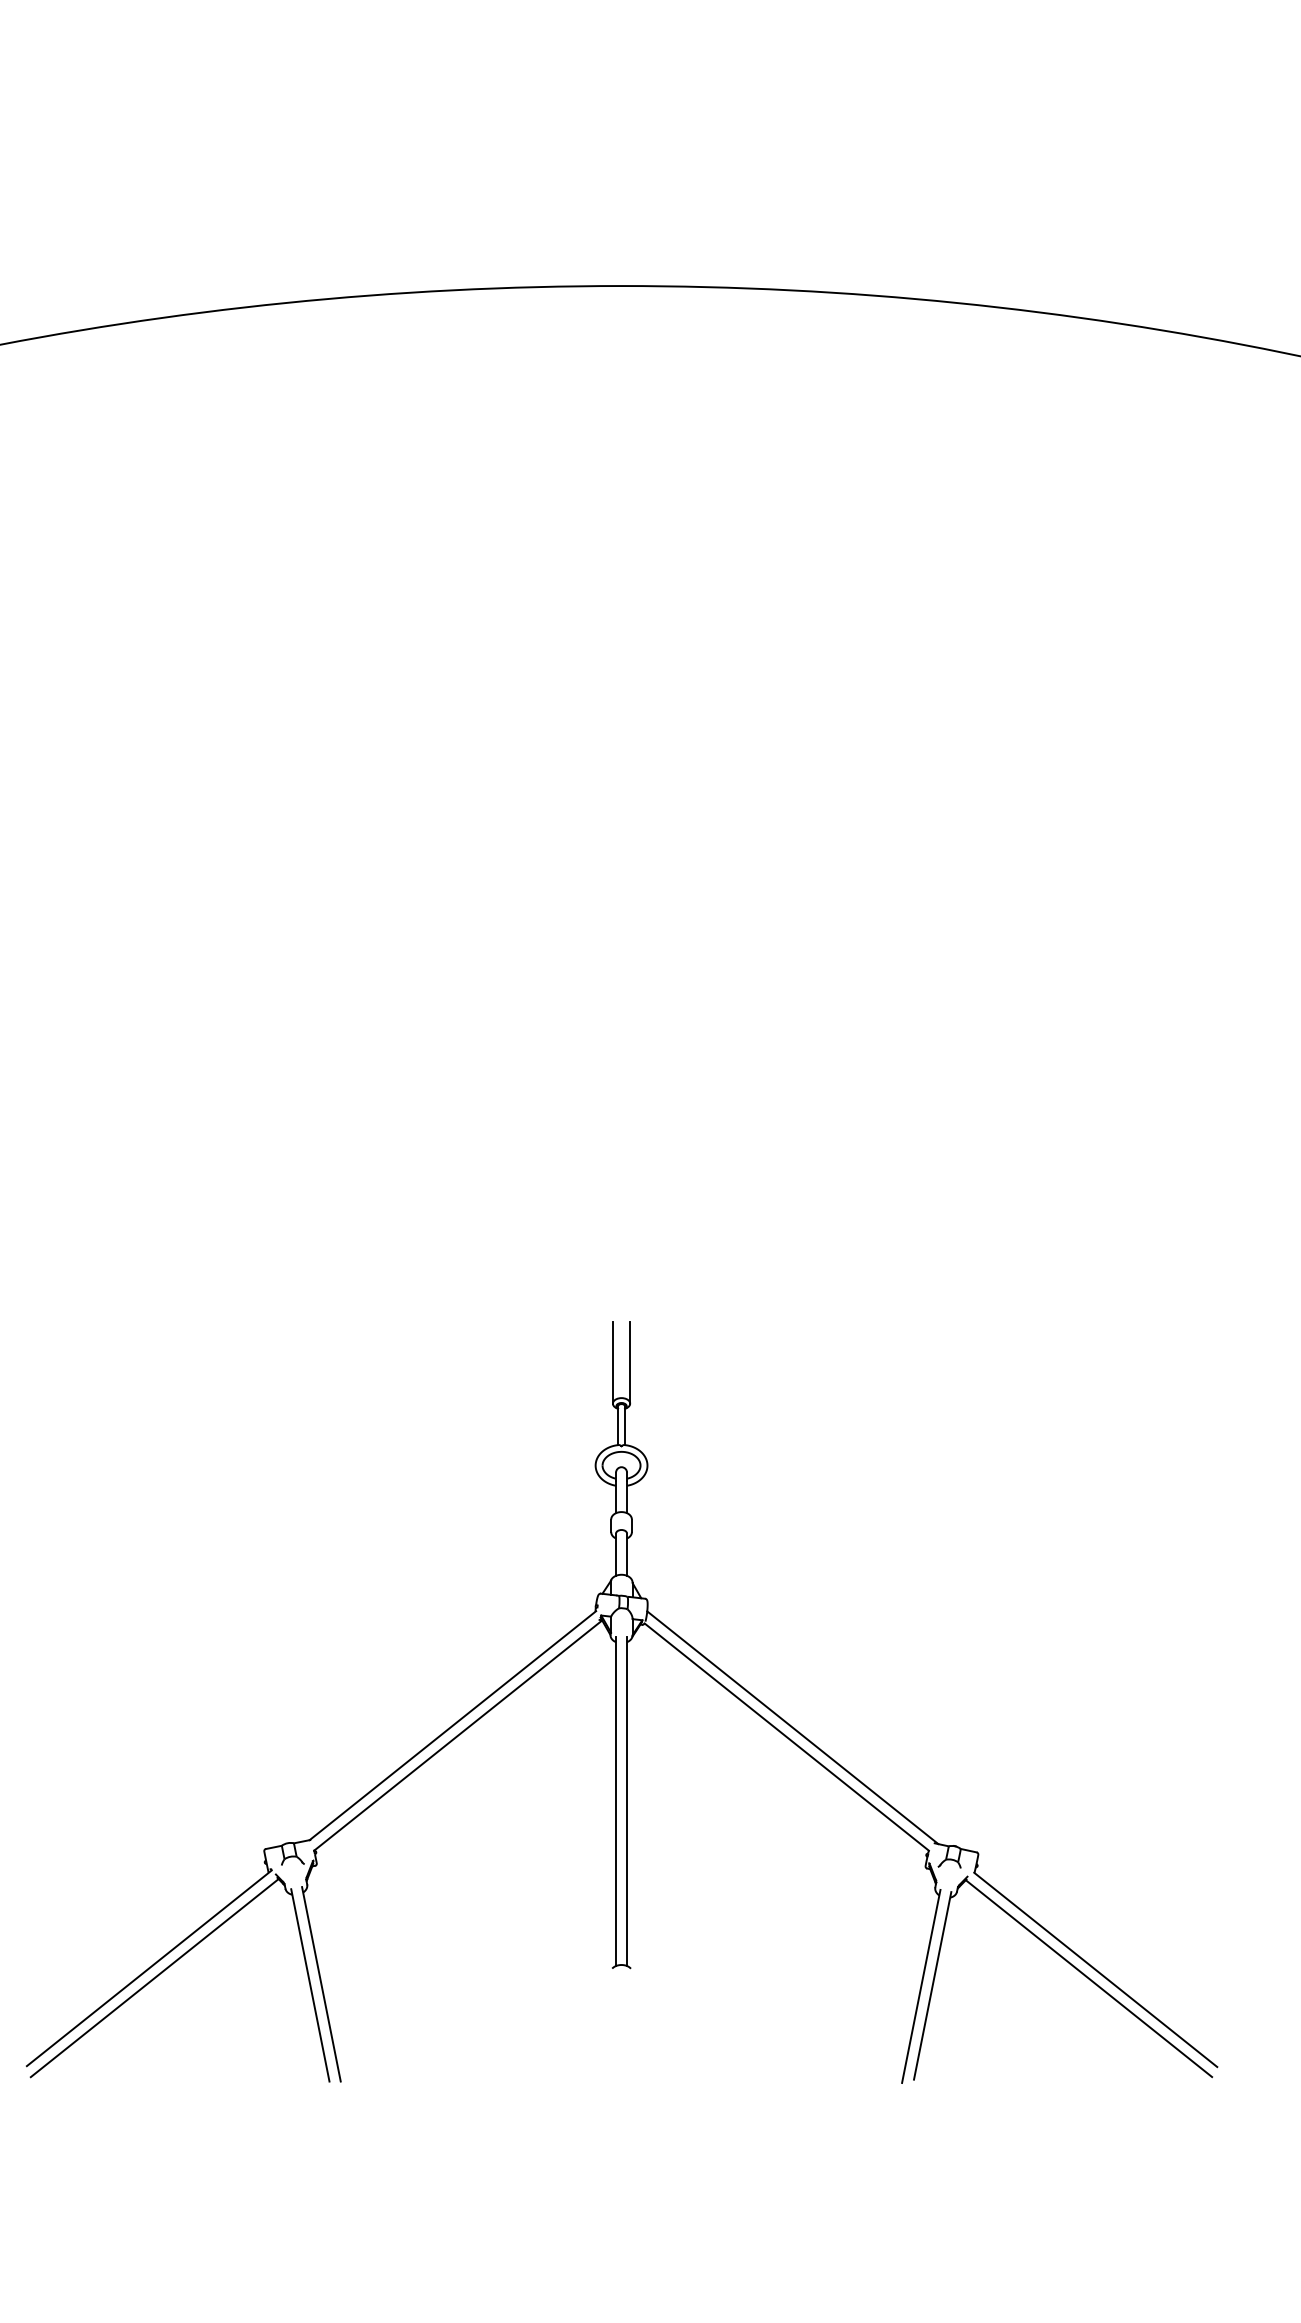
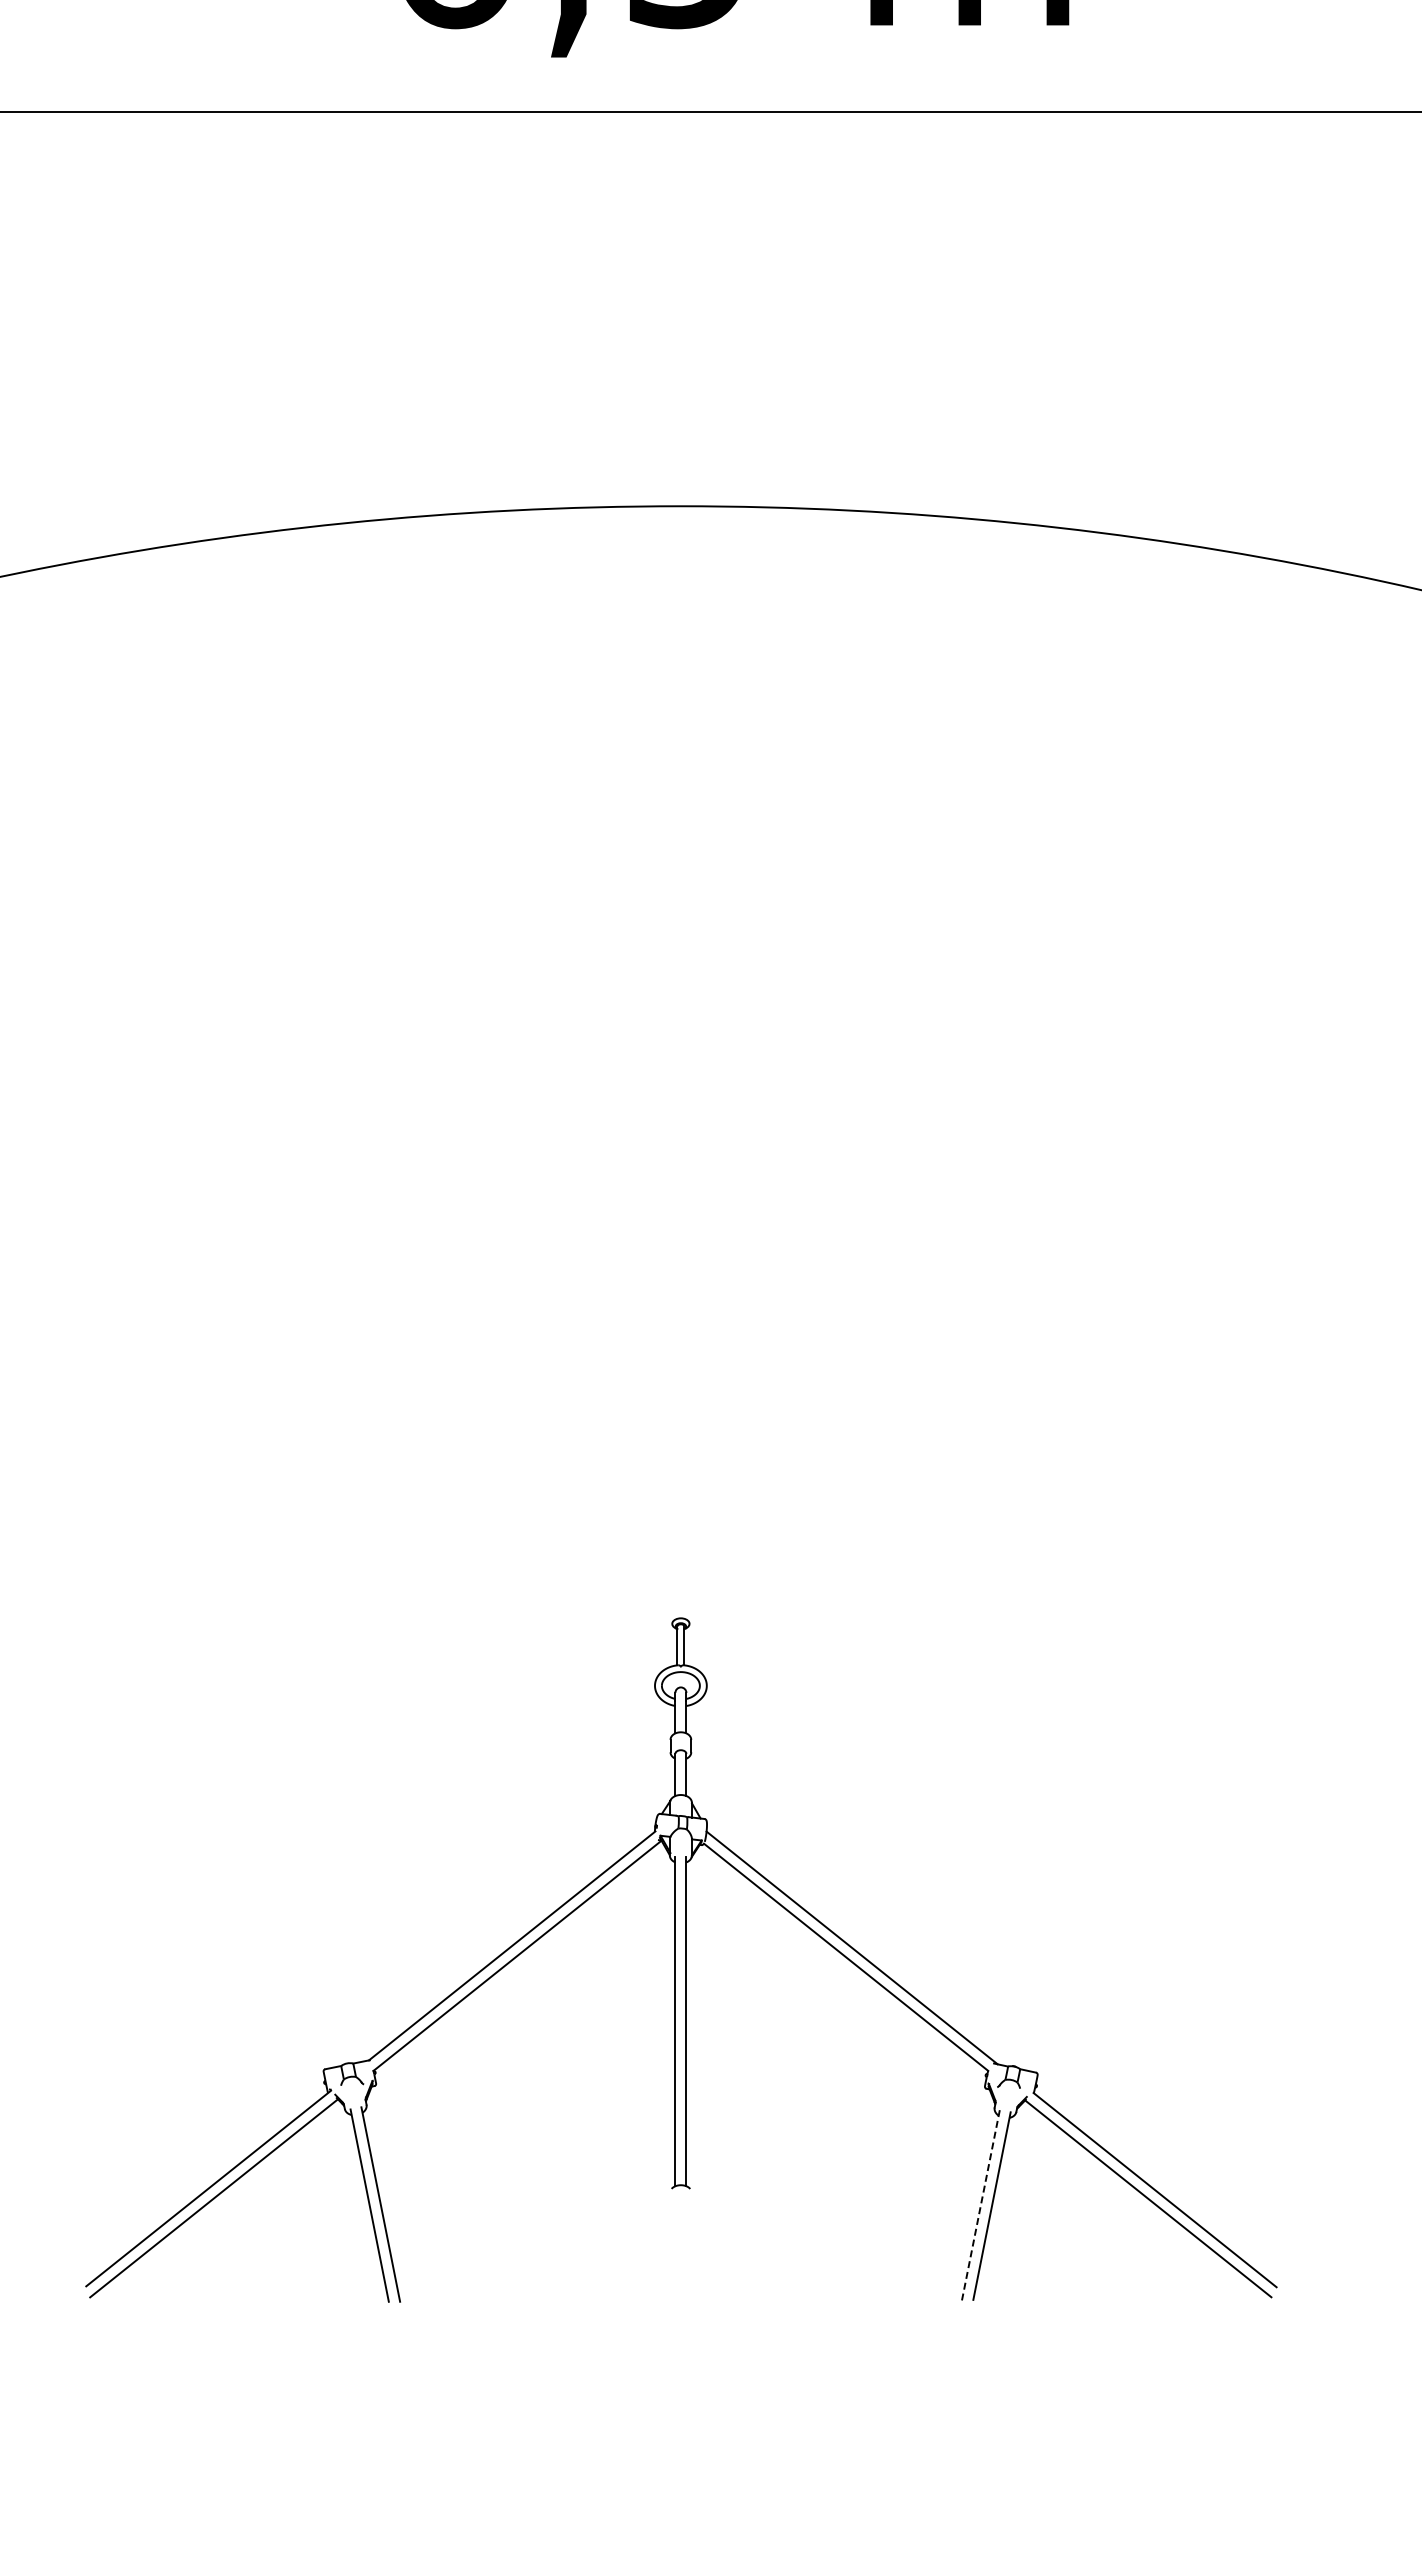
line: (613, 1362) -> (672, 1582), removed
line: (630, 1362) -> (689, 1582), removed
line: (921, 1987) -> (980, 2207), solid -> dashed

